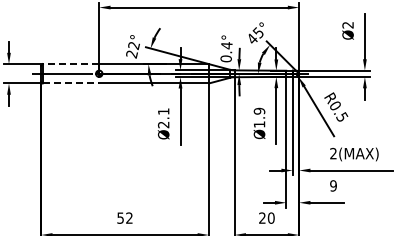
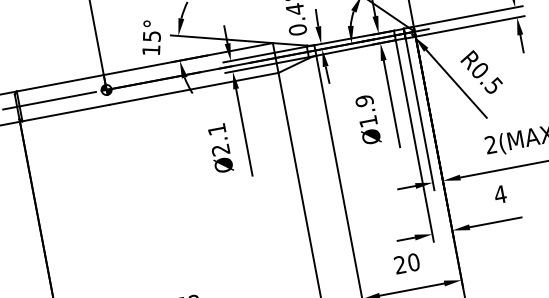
text: (132, 50) -> (151, 44), 22° -> 15°
line: (70, 64) -> (59, 83), dashed -> solid
line: (71, 83) -> (66, 112), dashed -> solid
text: (333, 185) -> (500, 193), 9 -> 4

